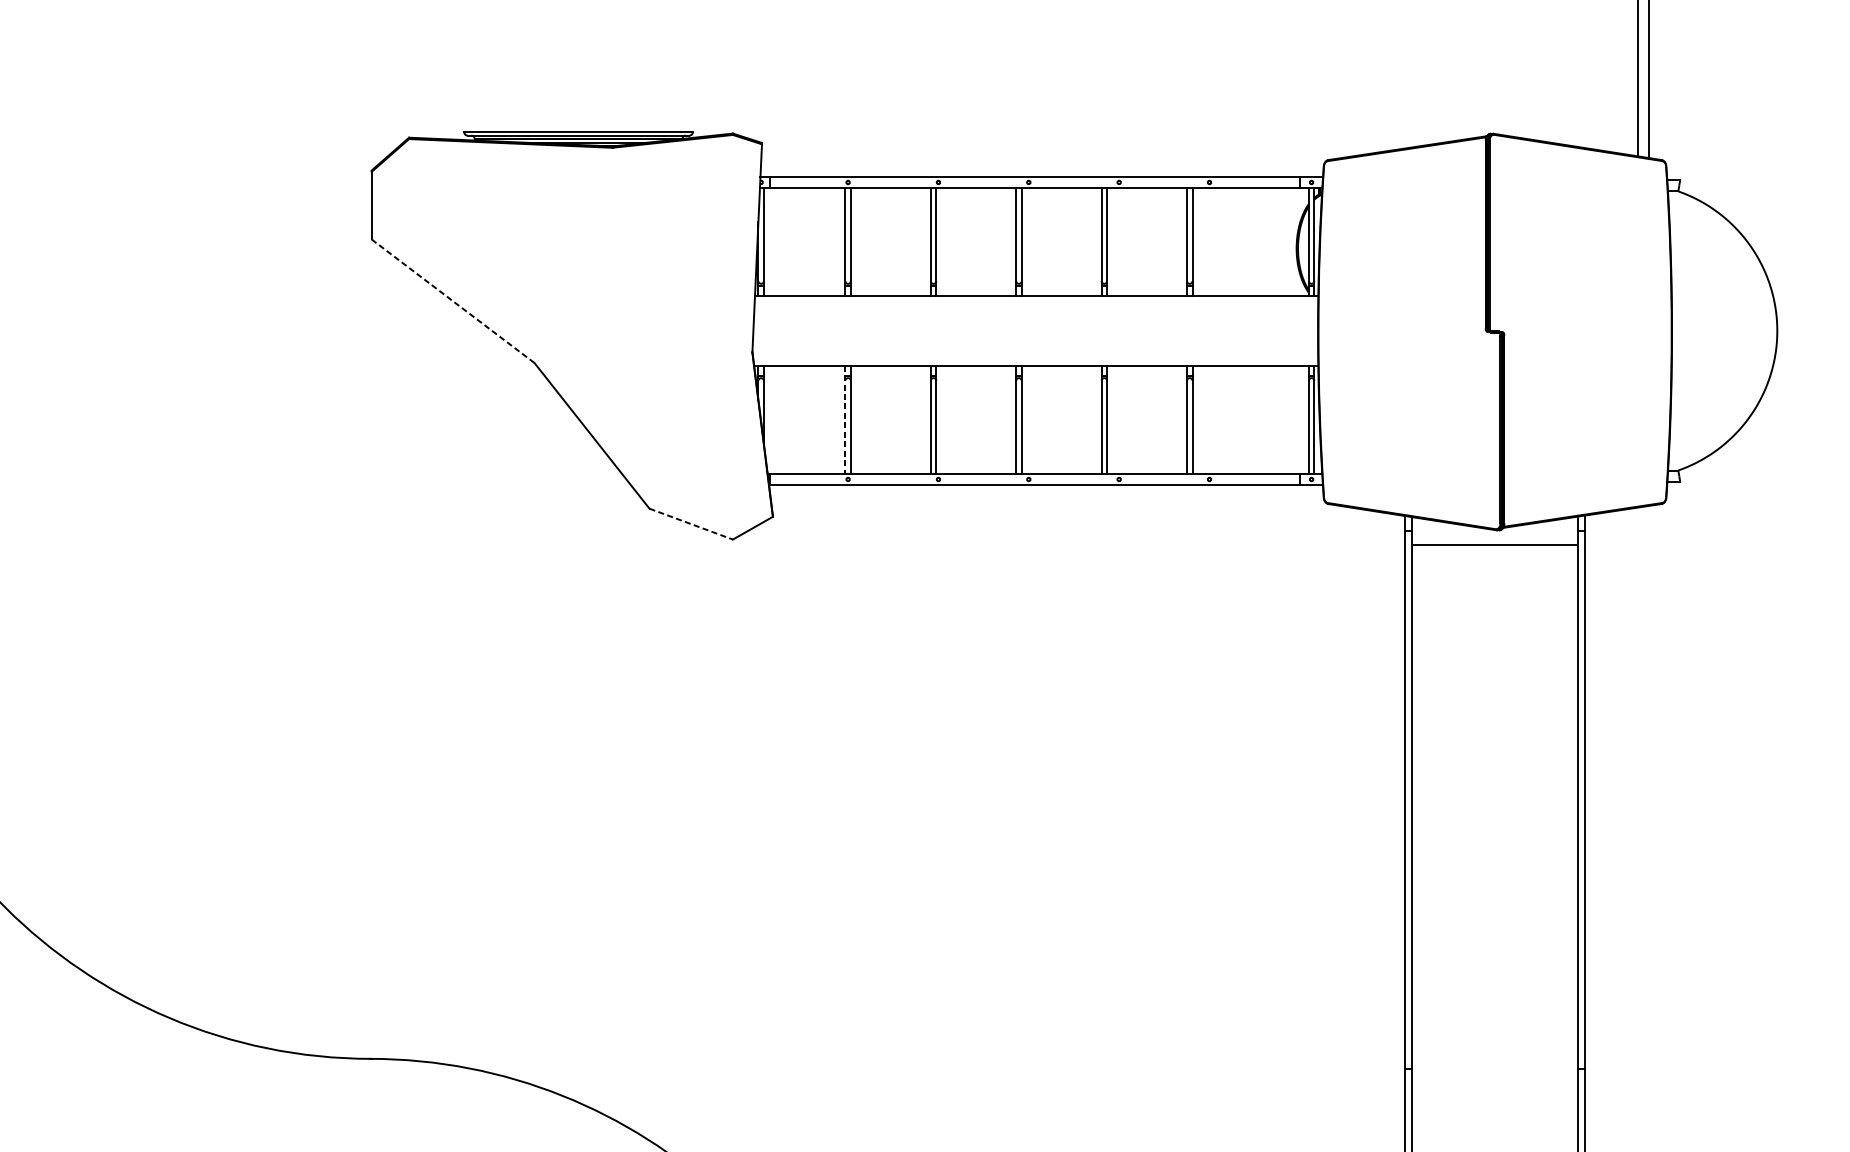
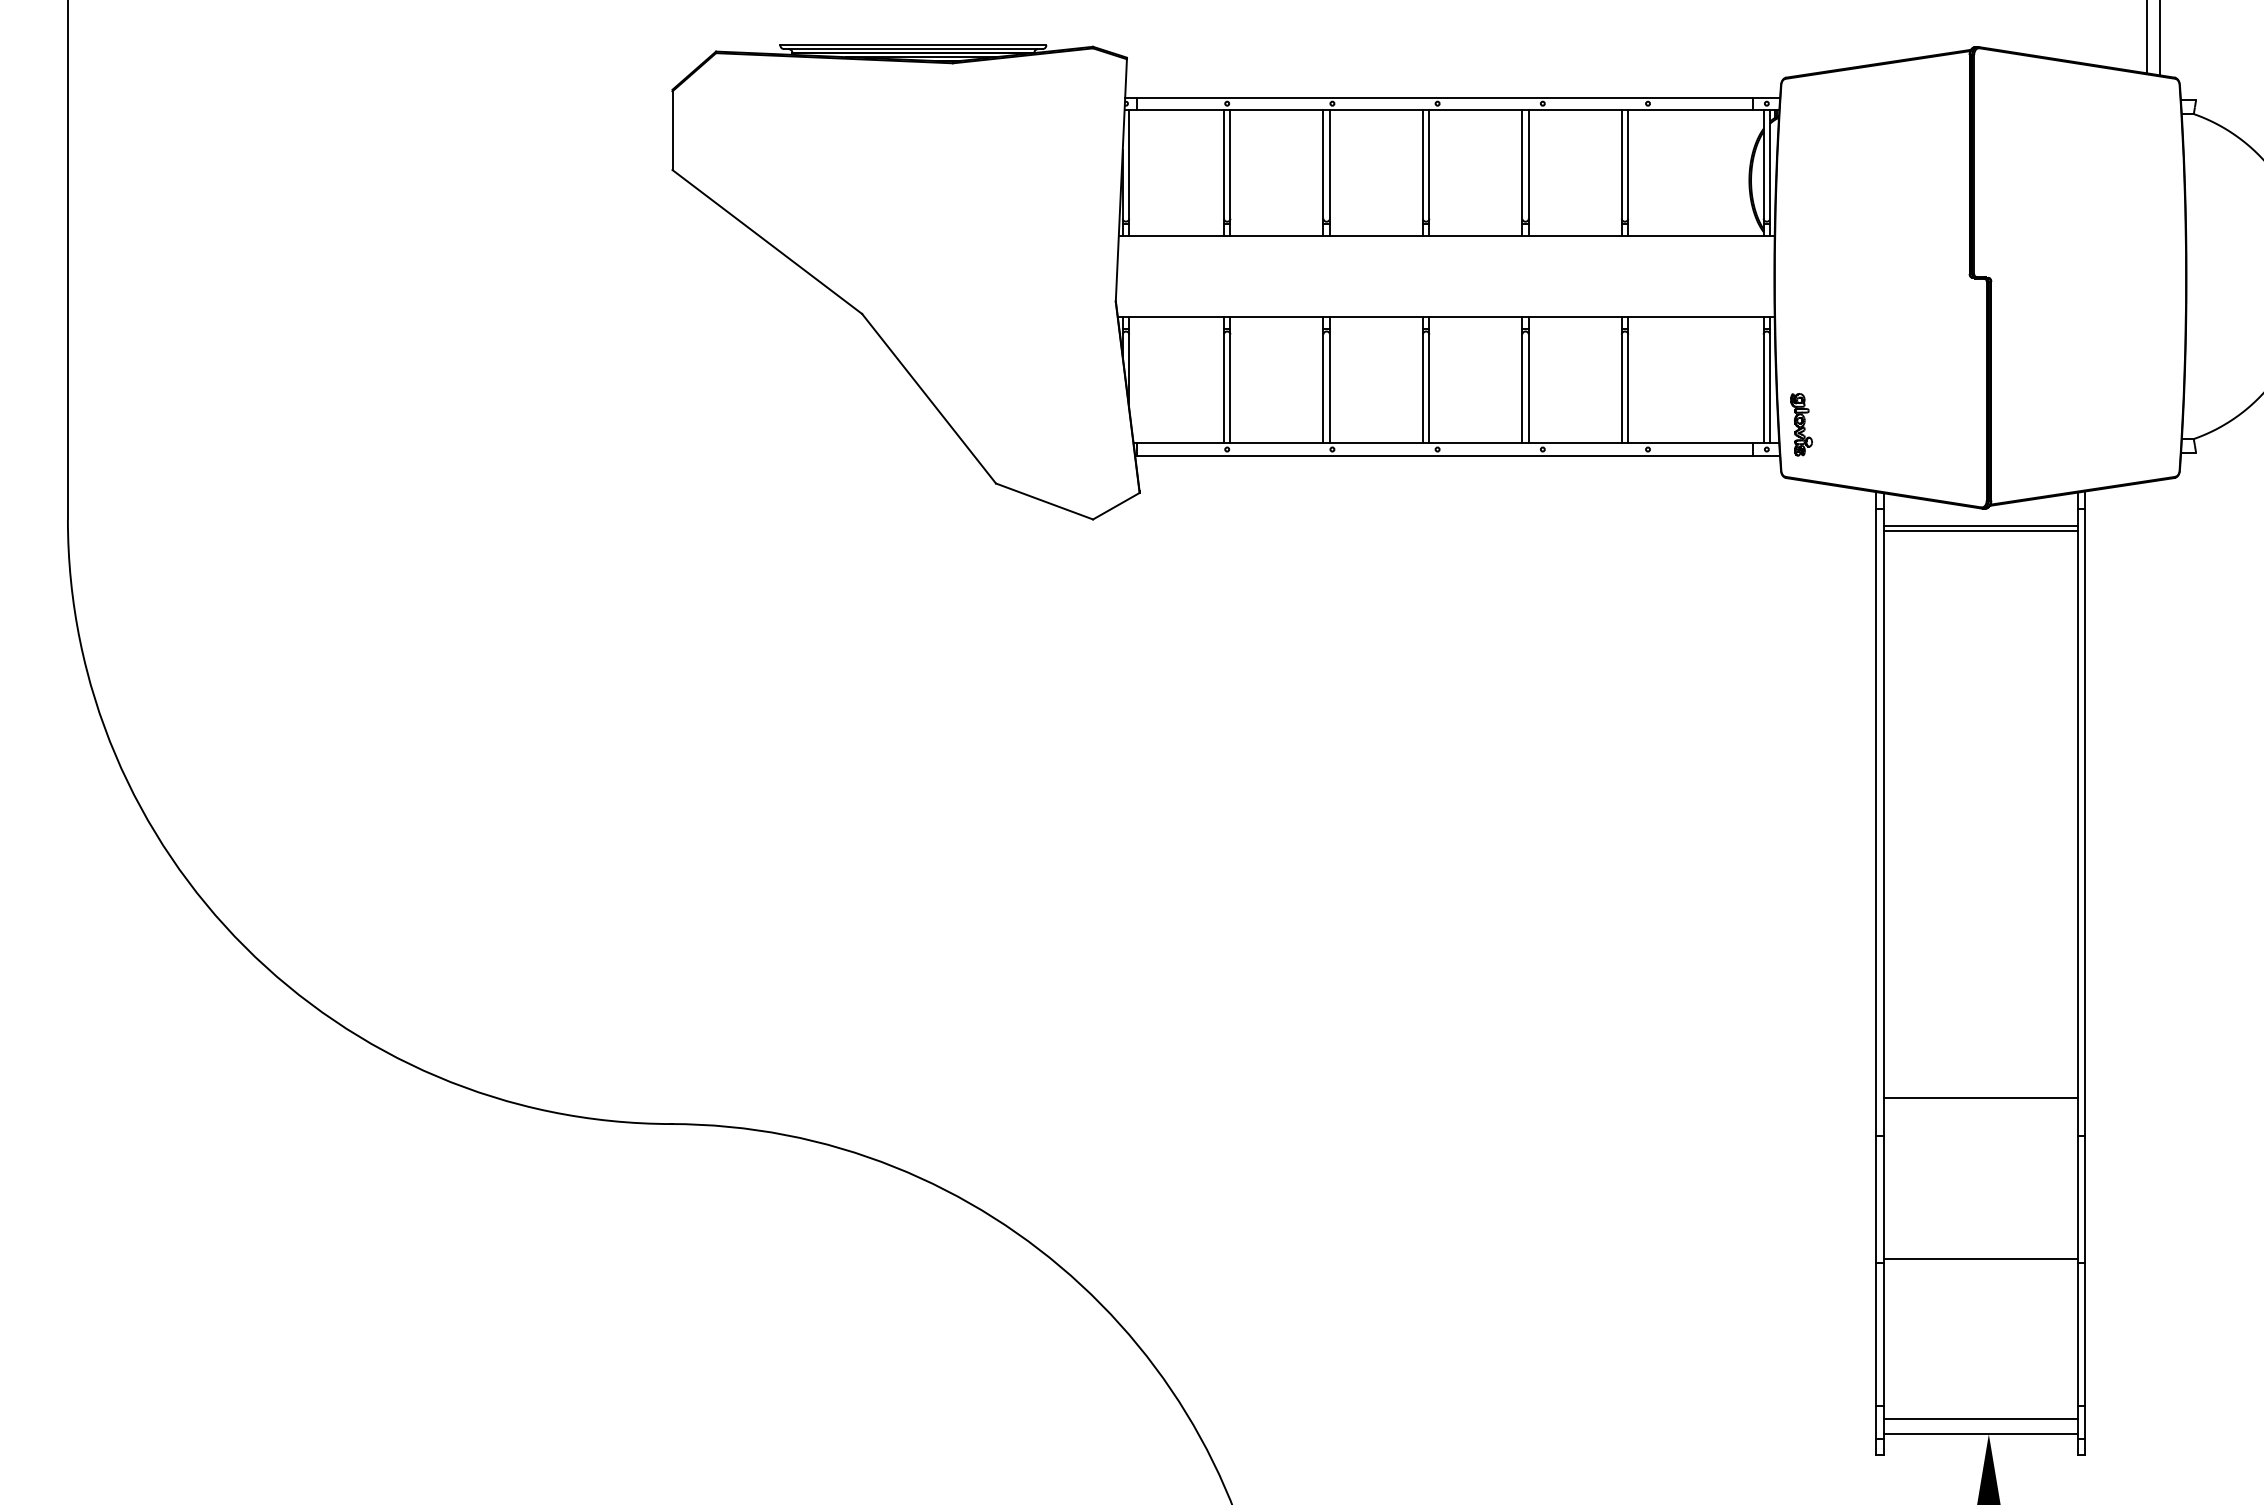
line: (453, 301) -> (767, 242), dashed -> solid
line: (845, 420) -> (1224, 380), dashed -> solid
part: (1341, 458) -> (1801, 424), added
line: (691, 524) -> (1044, 501), dashed -> solid
line: (1495, 549) -> (1980, 530), added
line: (1495, 1036) -> (1980, 1098), added

